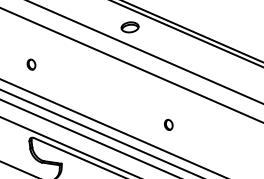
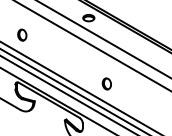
part: (31, 63) -> (22, 34), size x1.67
part: (168, 124) -> (106, 83), size x1.67

